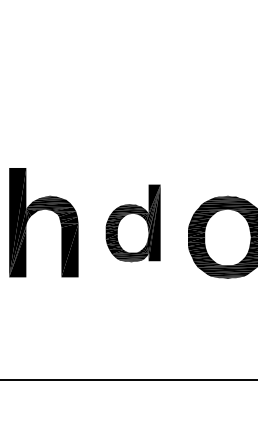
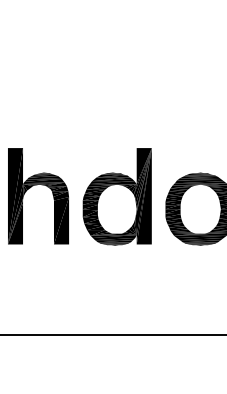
part: (132, 222) -> (116, 196), size x1.43

